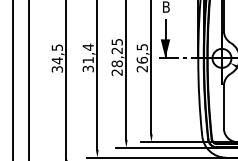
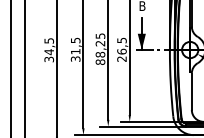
text: (88, 47) -> (75, 40), 31,4 -> 31,5
text: (117, 71) -> (100, 61), 28,25 -> 88,25

